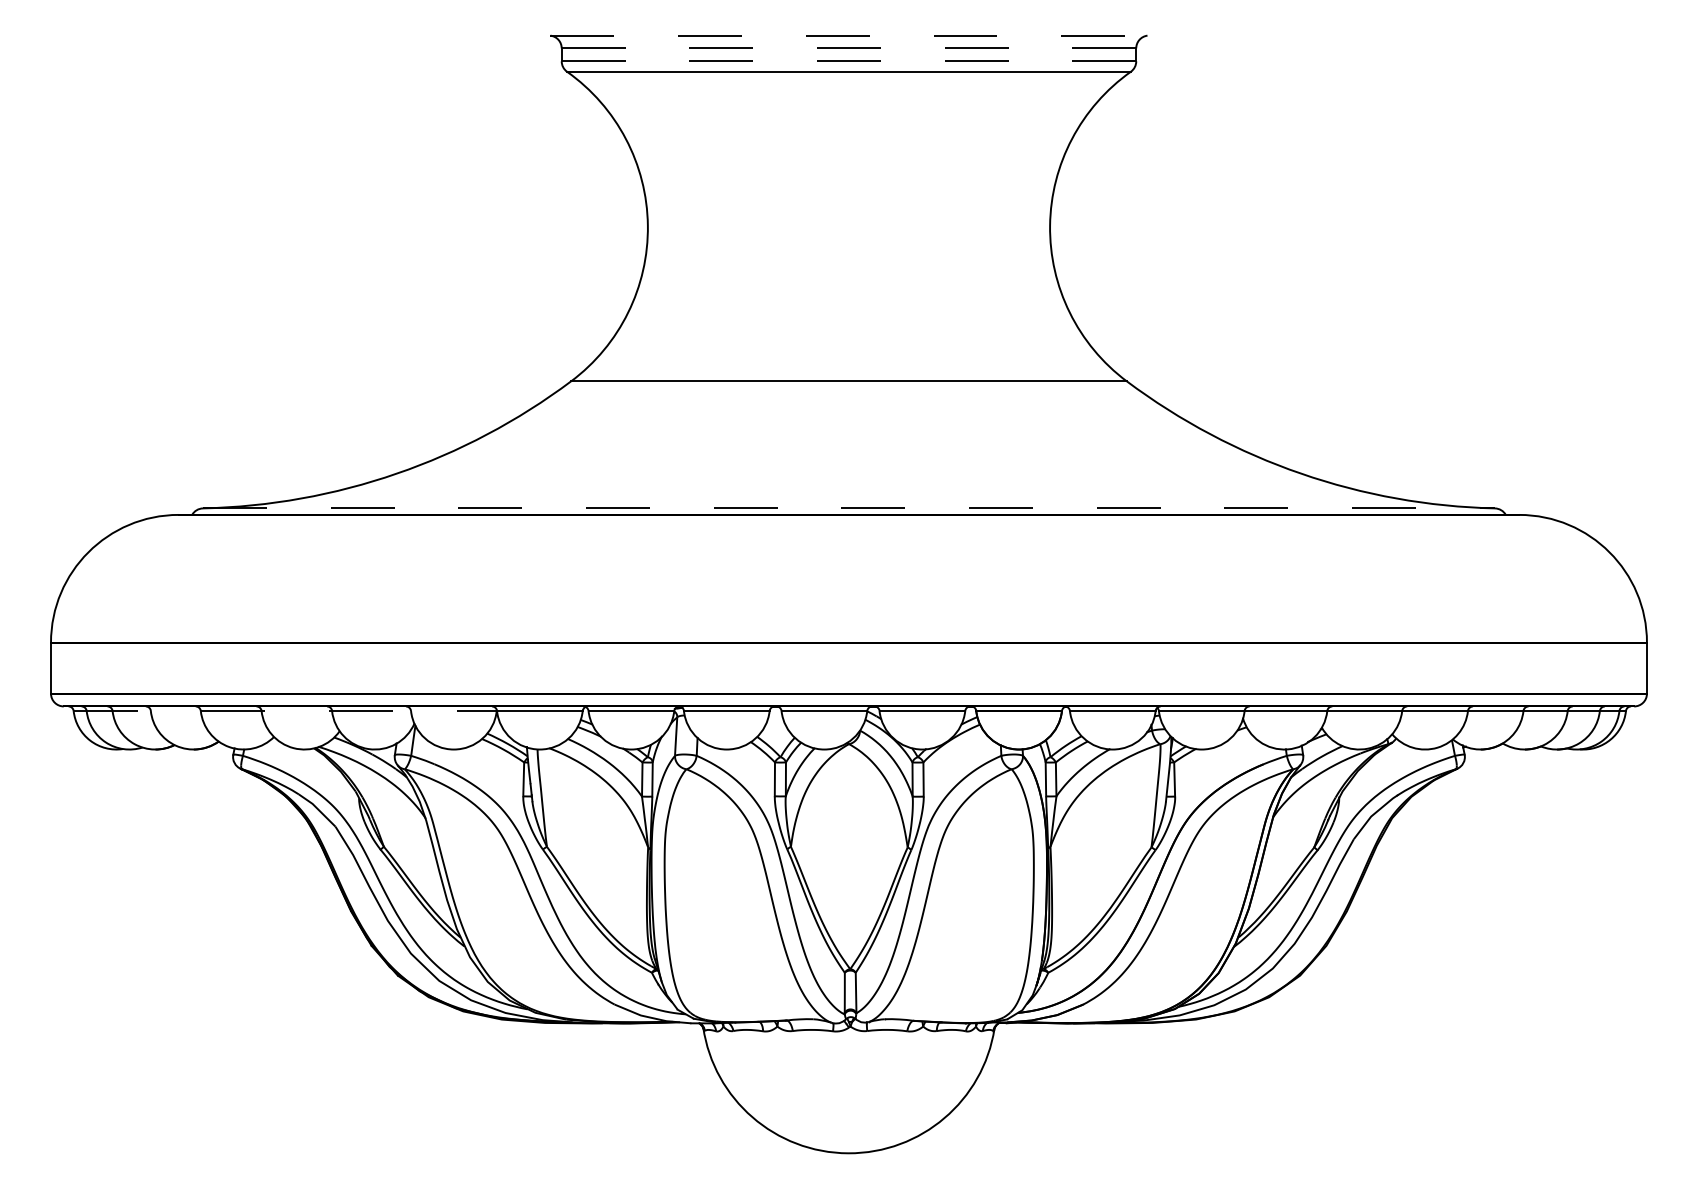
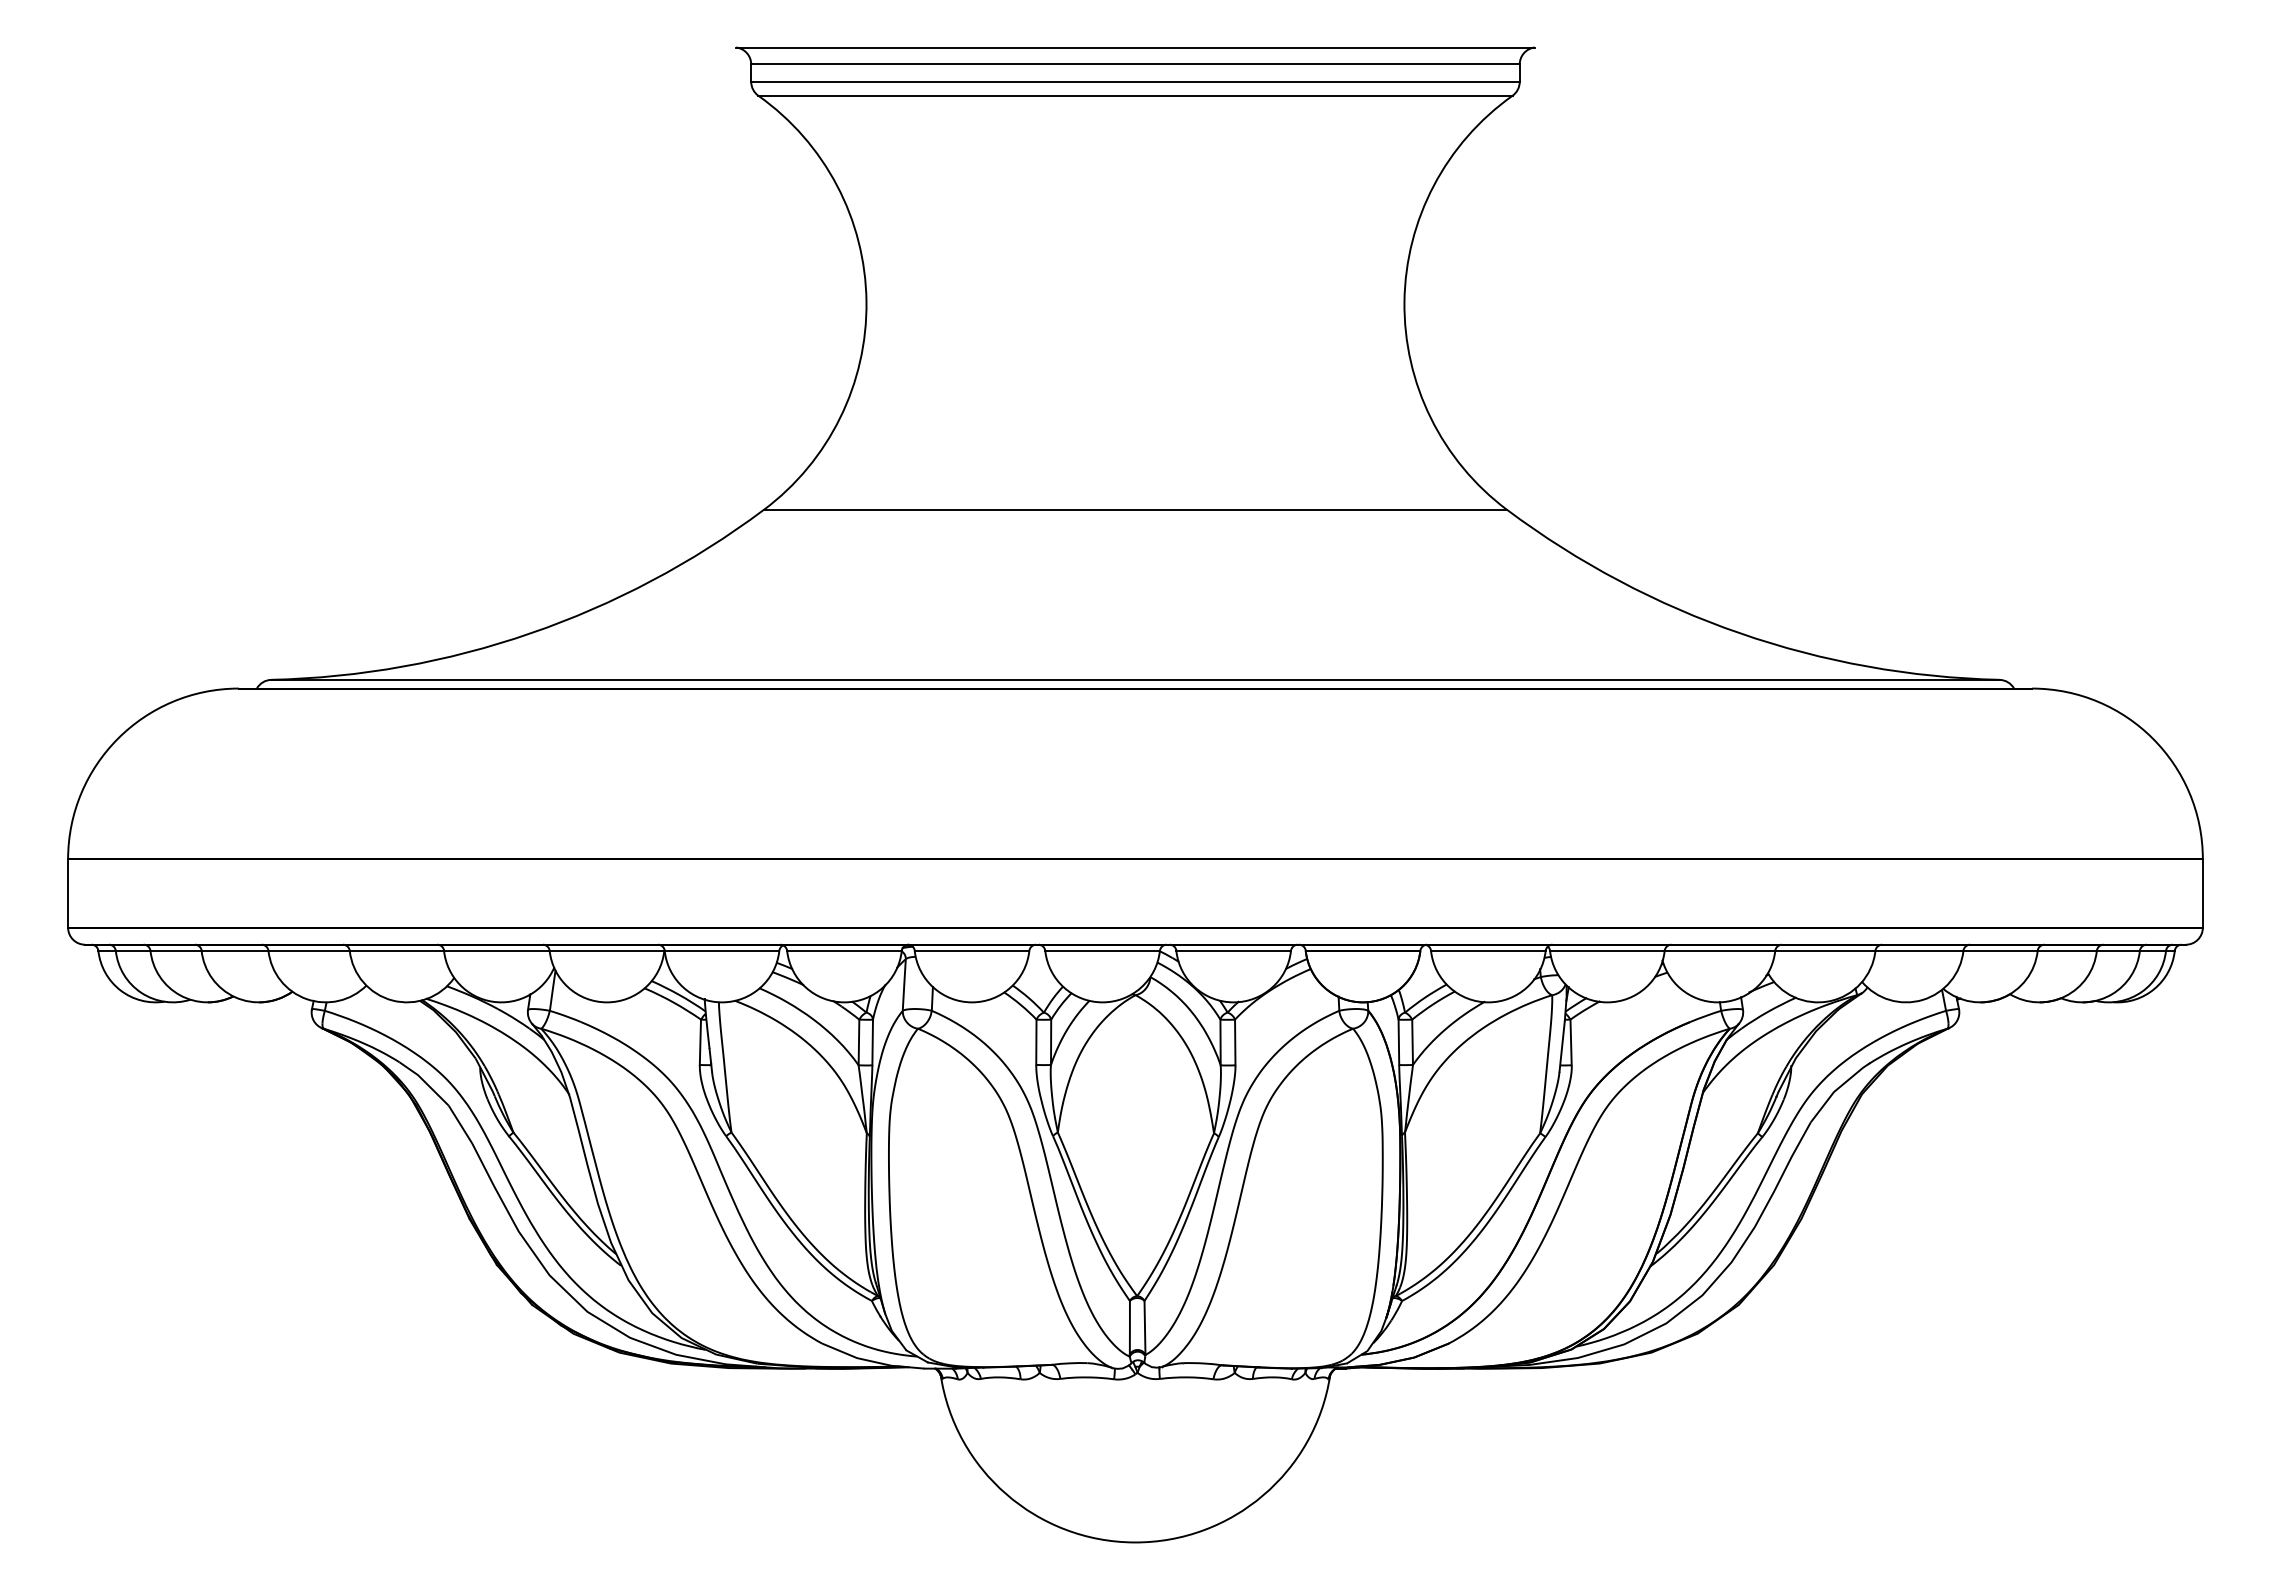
line: (849, 35) -> (1135, 47), dashed -> solid
line: (849, 48) -> (1135, 64), dashed -> solid
line: (849, 61) -> (1135, 81), dashed -> solid
line: (849, 508) -> (1136, 679), dashed -> solid
line: (285, 710) -> (381, 950), dashed -> solid

